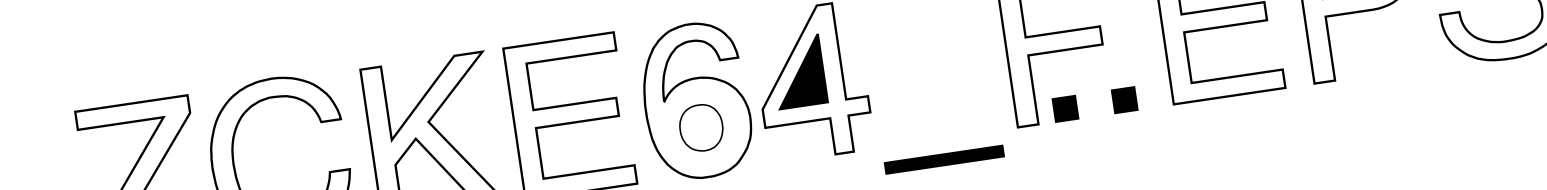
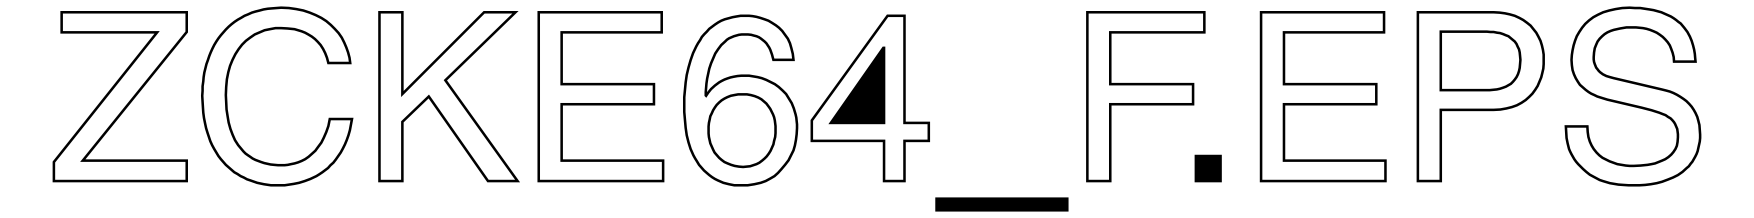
part: (1064, 108) -> (1141, 168), removed
part: (700, 127) -> (741, 130), size x1.43

